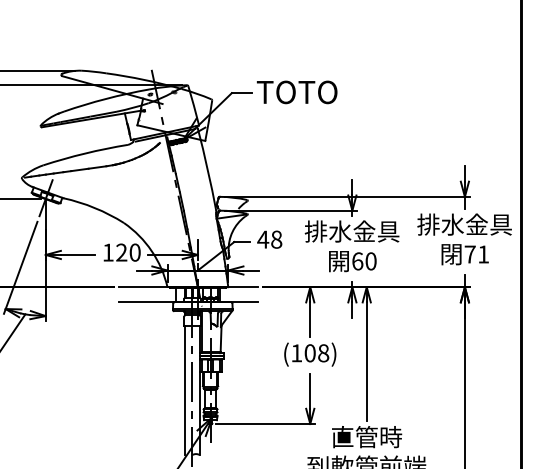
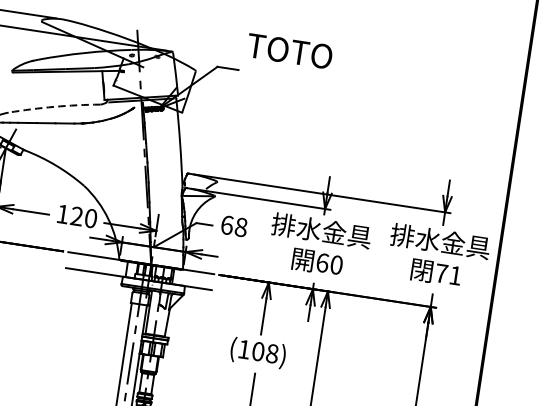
text: (296, 92) -> (289, 51), moved
arc: (85, 153) -> (54, 106), solid -> dashed
text: (263, 239) -> (227, 225), 48 -> 68

